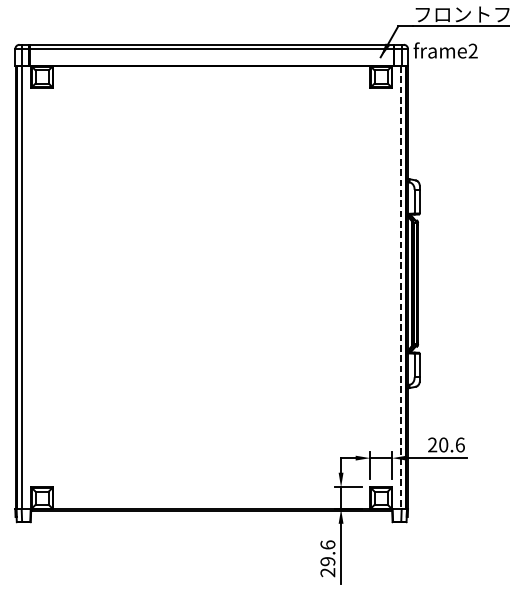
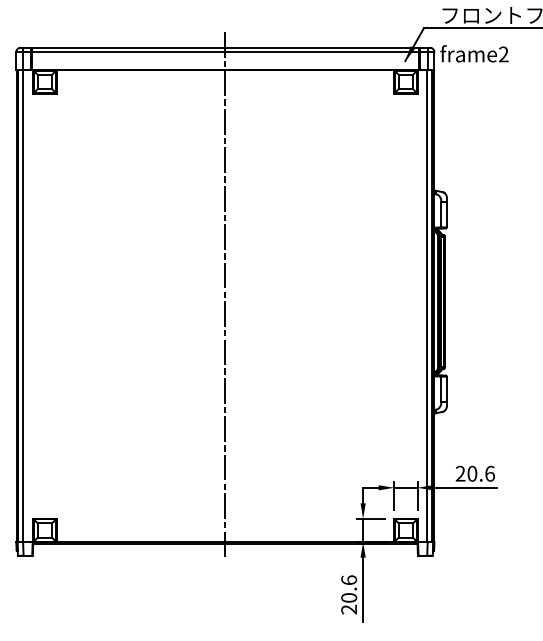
line: (211, 277) -> (225, 295), added
line: (401, 287) -> (427, 306), dashed -> solid
text: (328, 561) -> (349, 597), 29.6 -> 20.6

